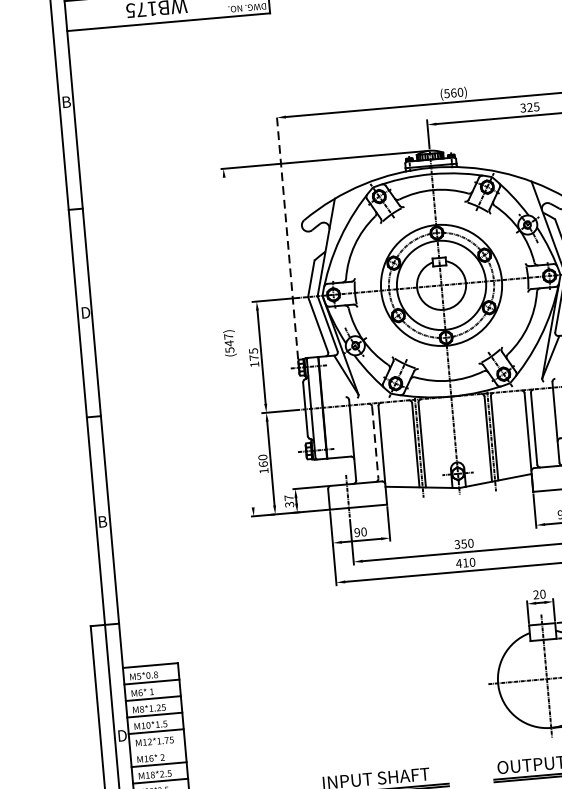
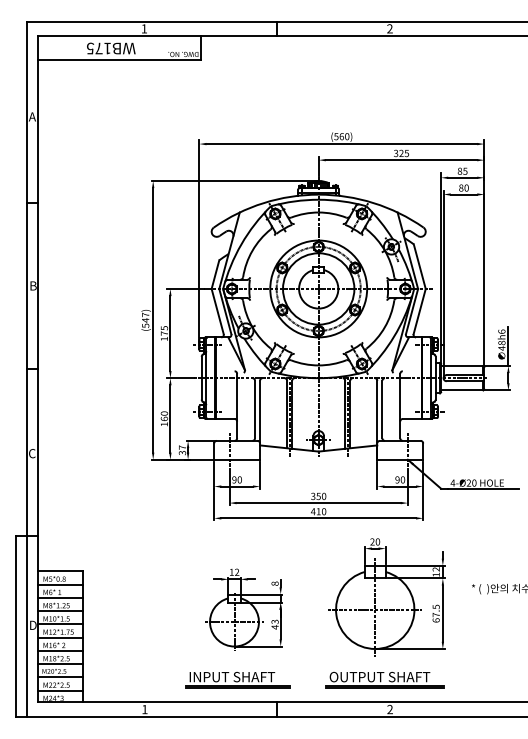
text: (66, 101) -> (32, 116), B -> A
line: (287, 236) -> (199, 239), dashed -> solid
text: (85, 312) -> (33, 285), D -> B
line: (239, 342) -> (153, 320), added
line: (374, 442) -> (254, 409), dashed -> solid
text: (102, 521) -> (32, 453), B -> C
part: (382, 693) -> (243, 609), added
line: (157, 747) -> (60, 637), added

